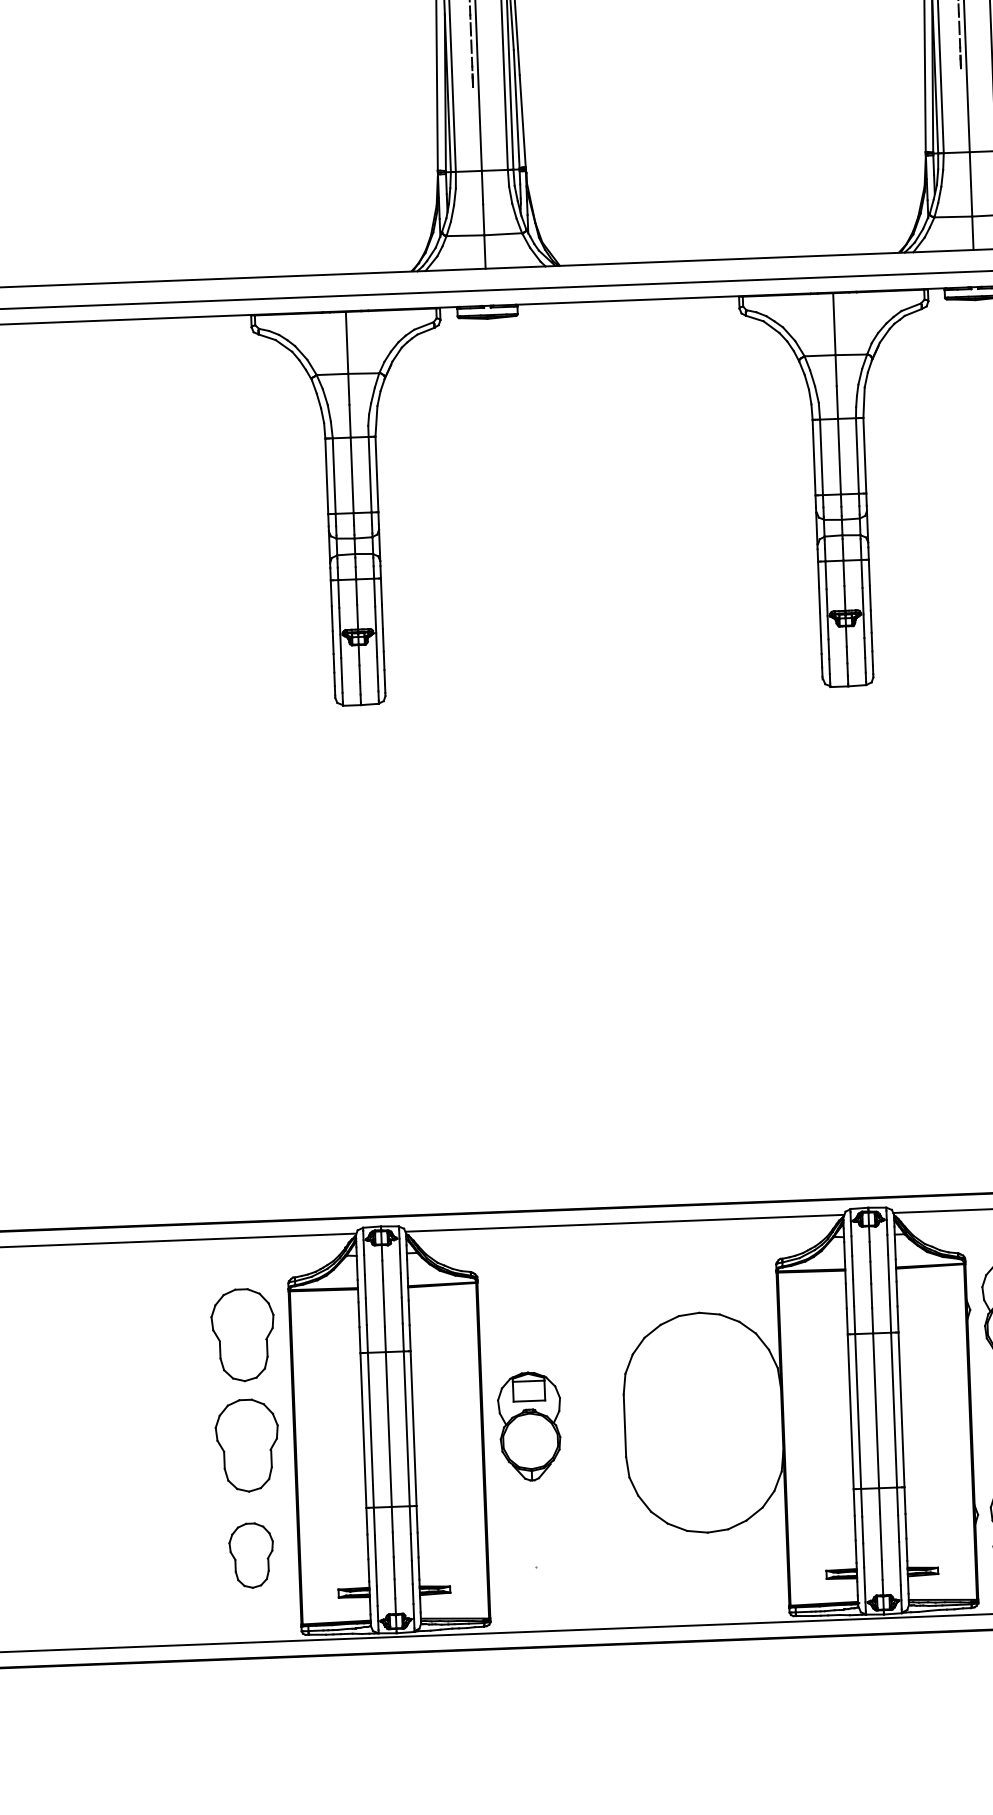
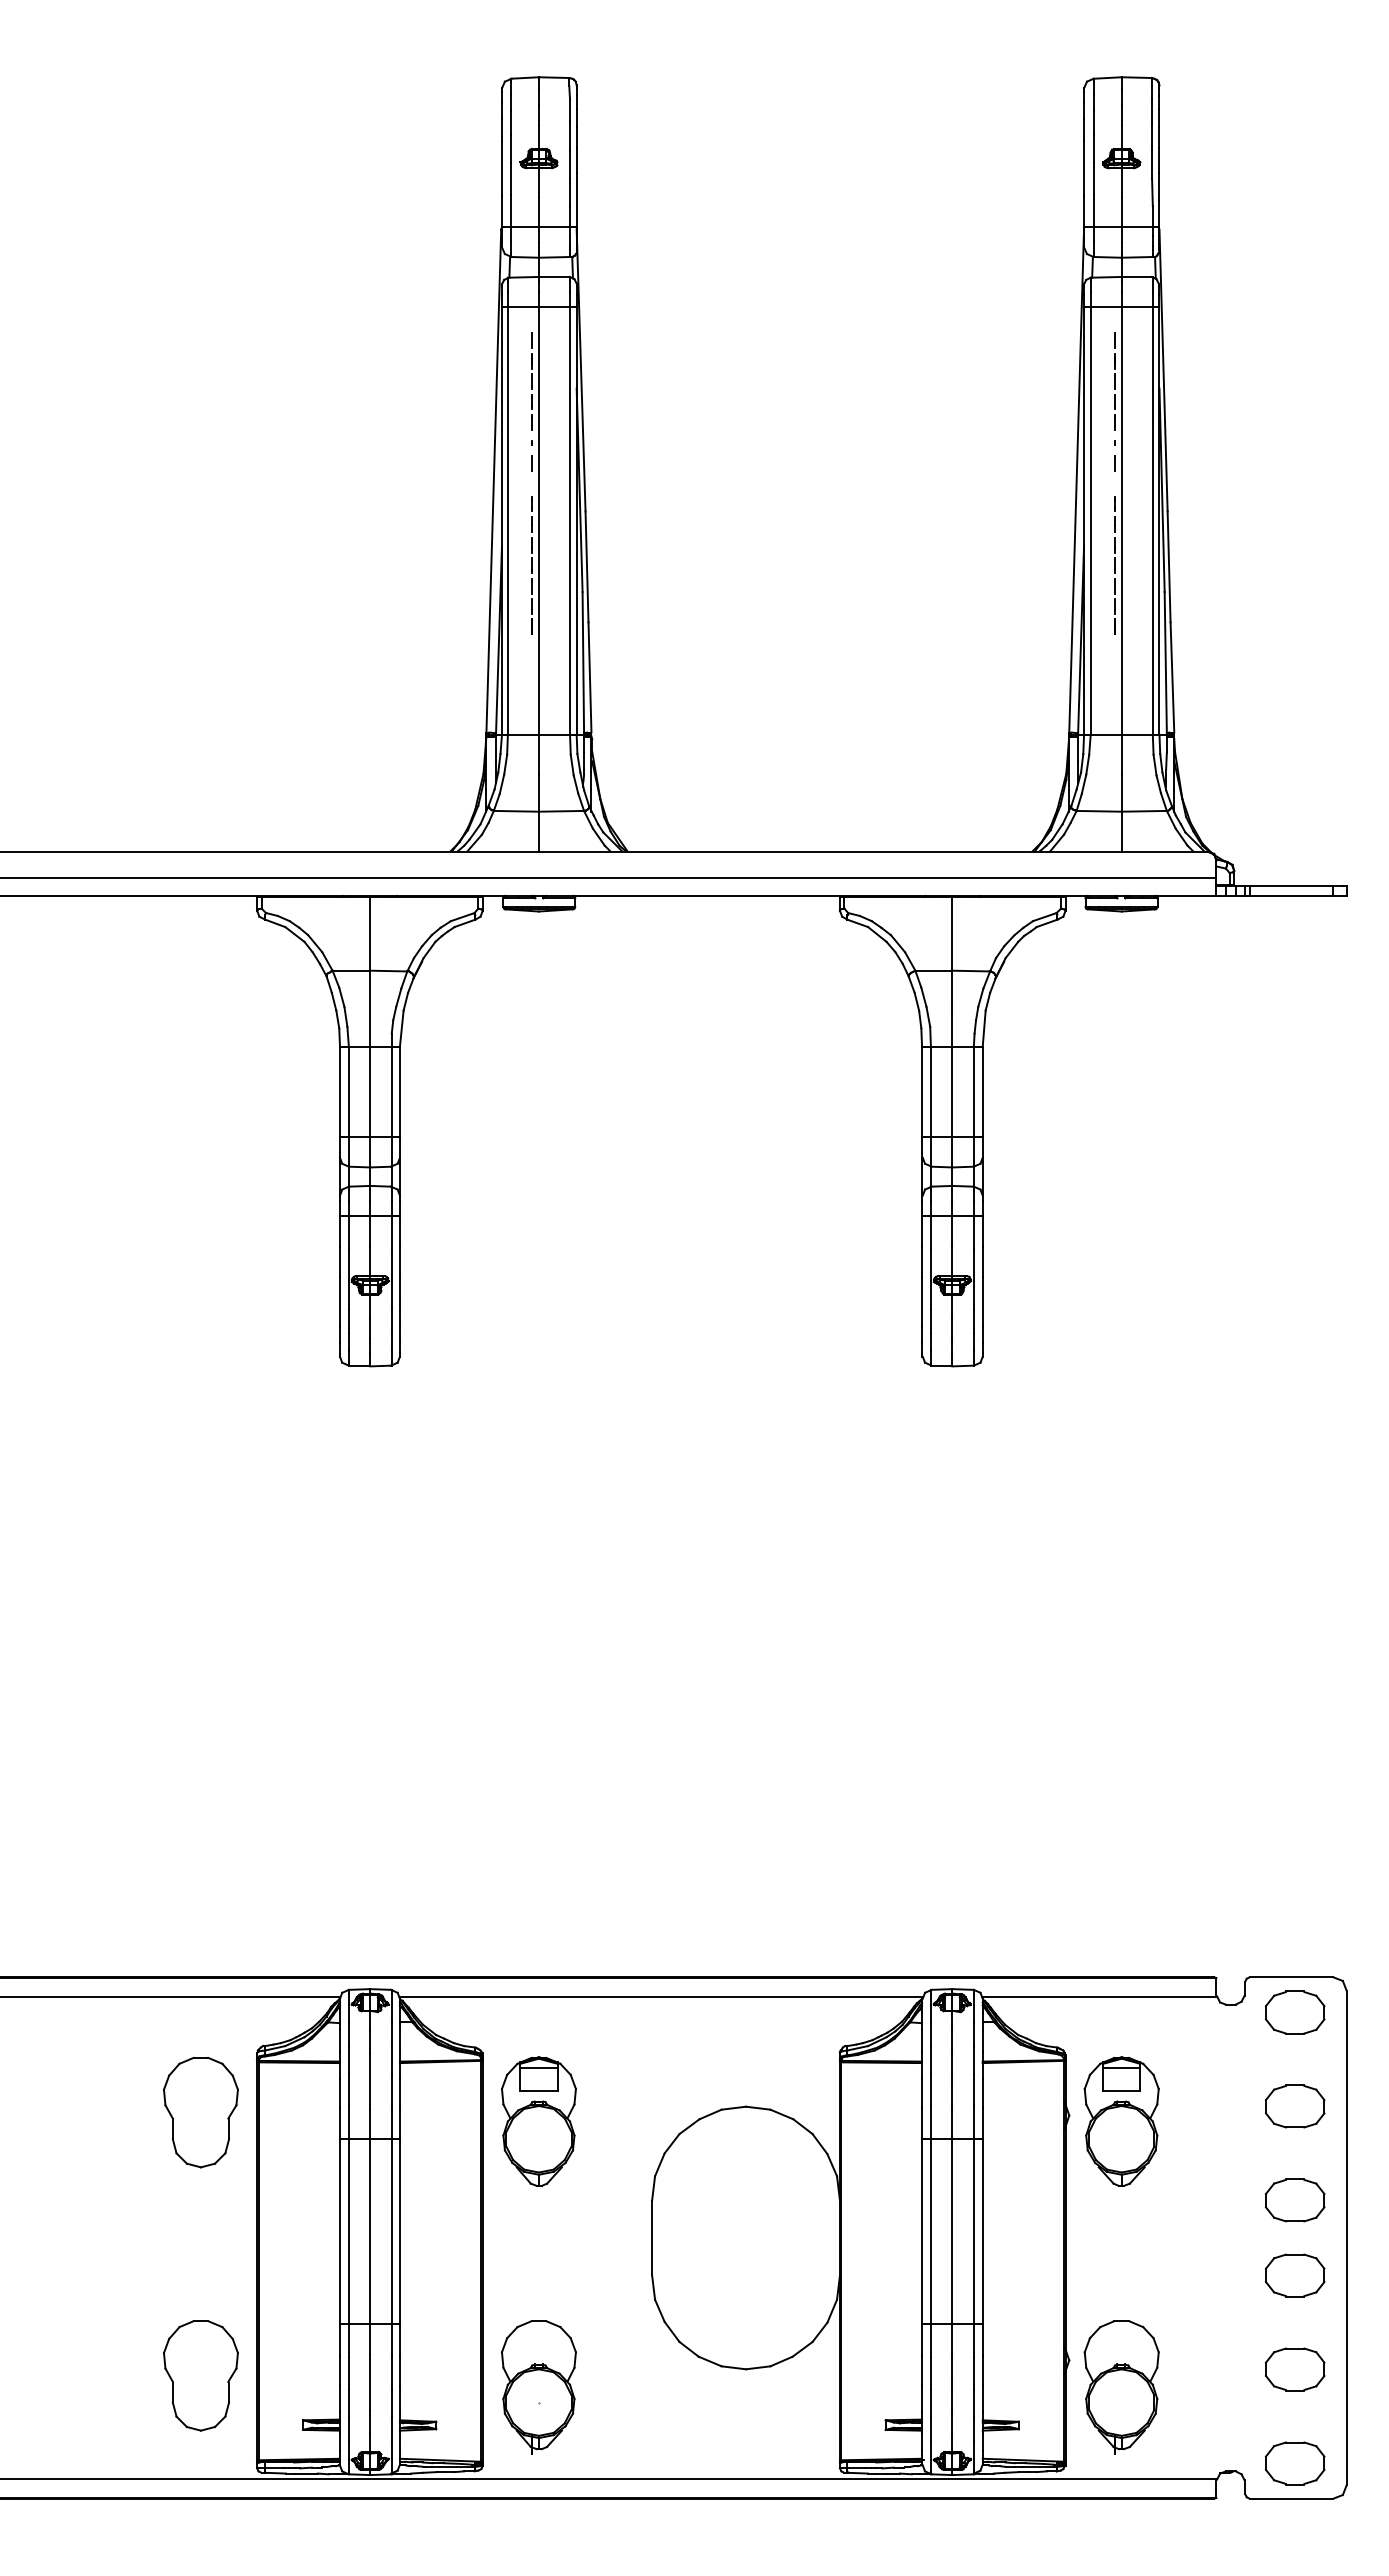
part: (529, 1426) -> (538, 2121), moved
part: (247, 1445) -> (200, 2244), removed
part: (534, 1554) -> (538, 2387), added
part: (251, 1555) -> (200, 2375), size x1.43

